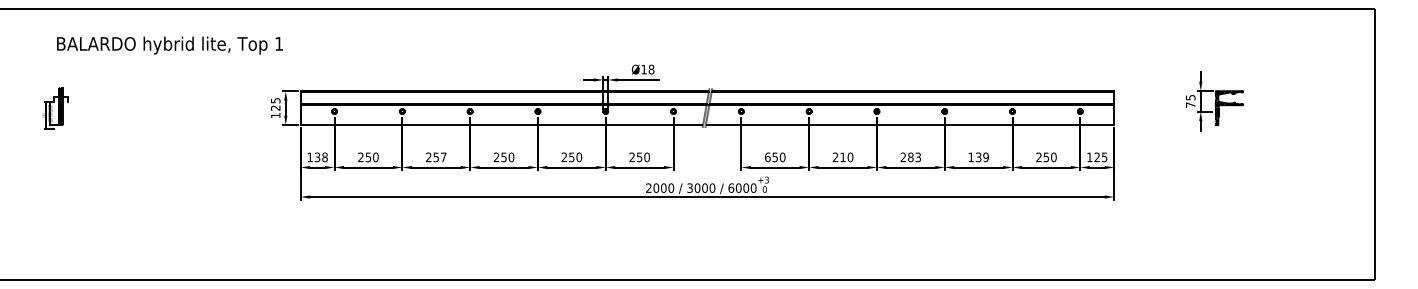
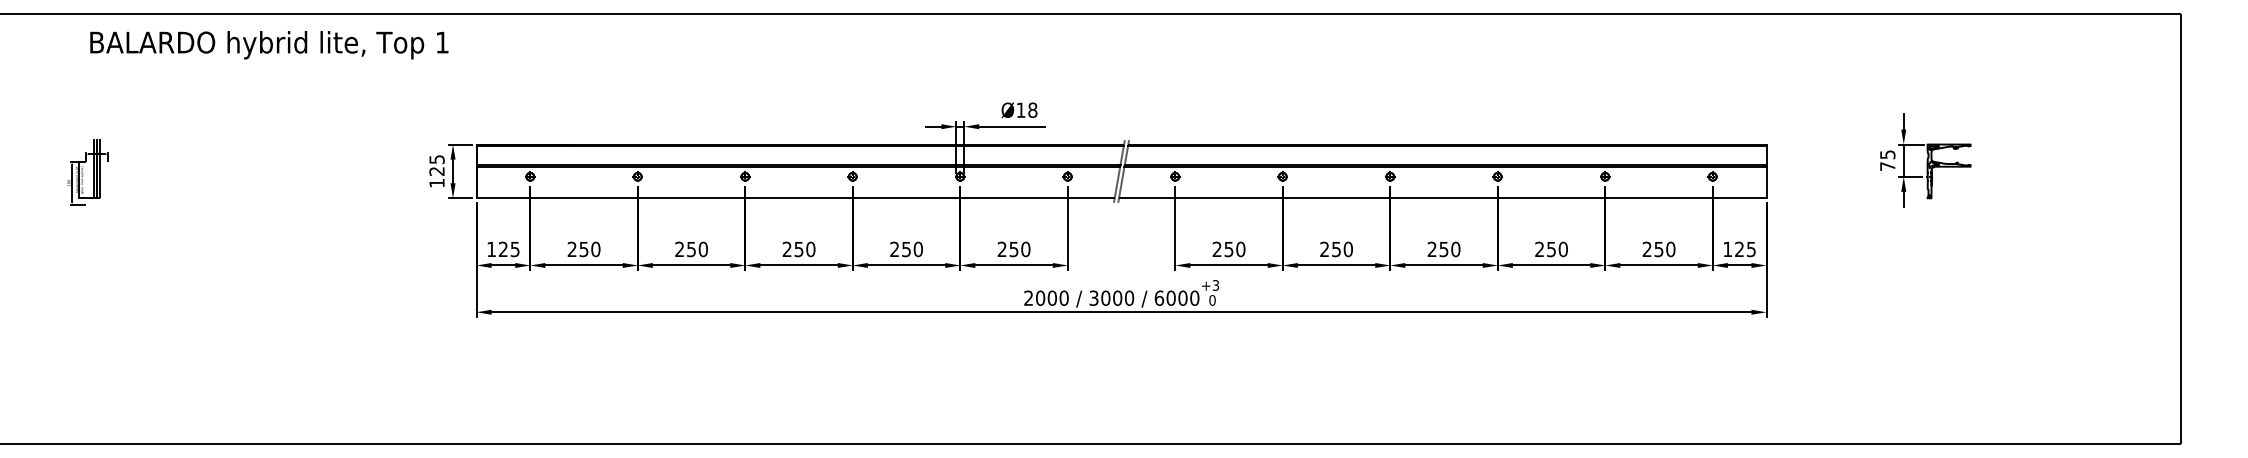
text: (169, 45) -> (268, 45), moved
text: (320, 157) -> (508, 249), 138 -> 125
text: (443, 157) -> (703, 249), 257 -> 250
text: (767, 157) -> (1216, 249), 650 -> 250
text: (842, 157) -> (1335, 249), 210 -> 250
text: (914, 157) -> (1449, 249), 283 -> 250
text: (978, 157) -> (1551, 249), 139 -> 250

